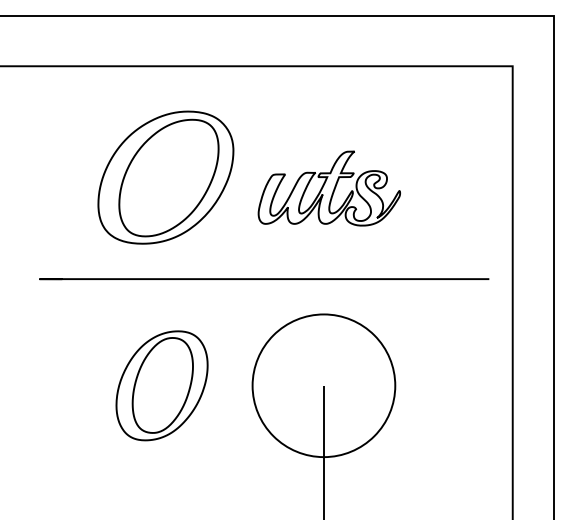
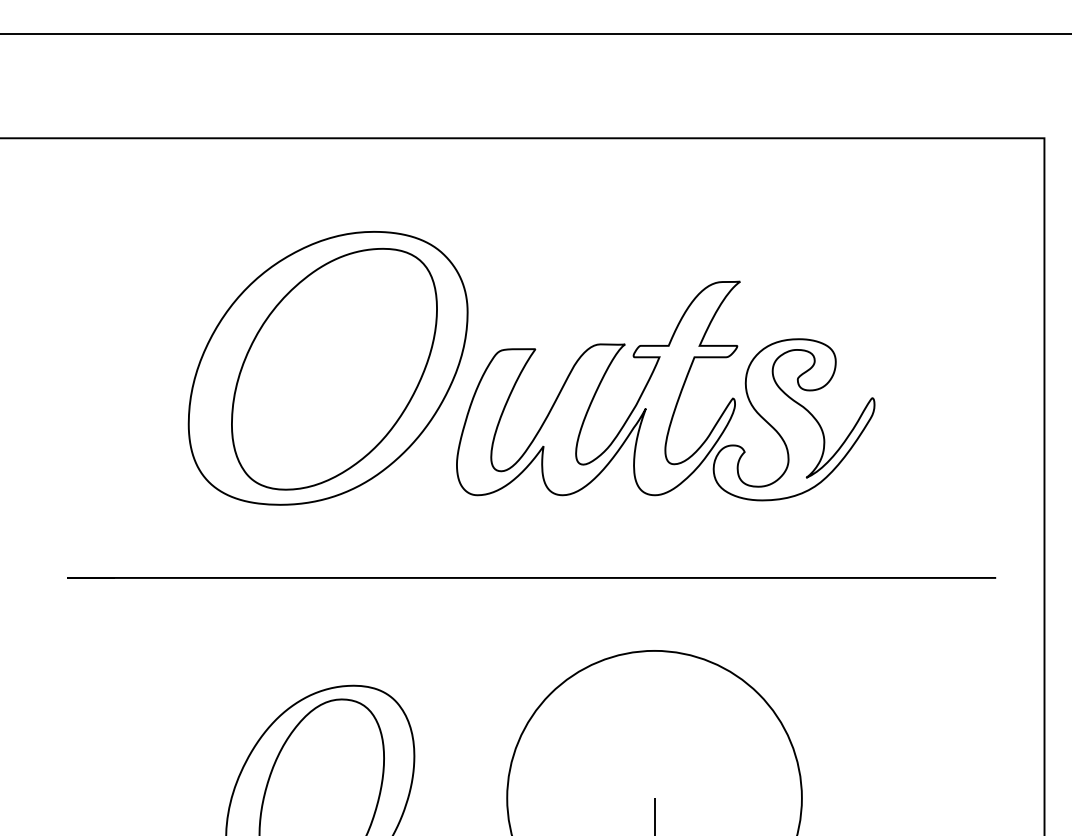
part: (329, 188) -> (666, 390), size x1.43

